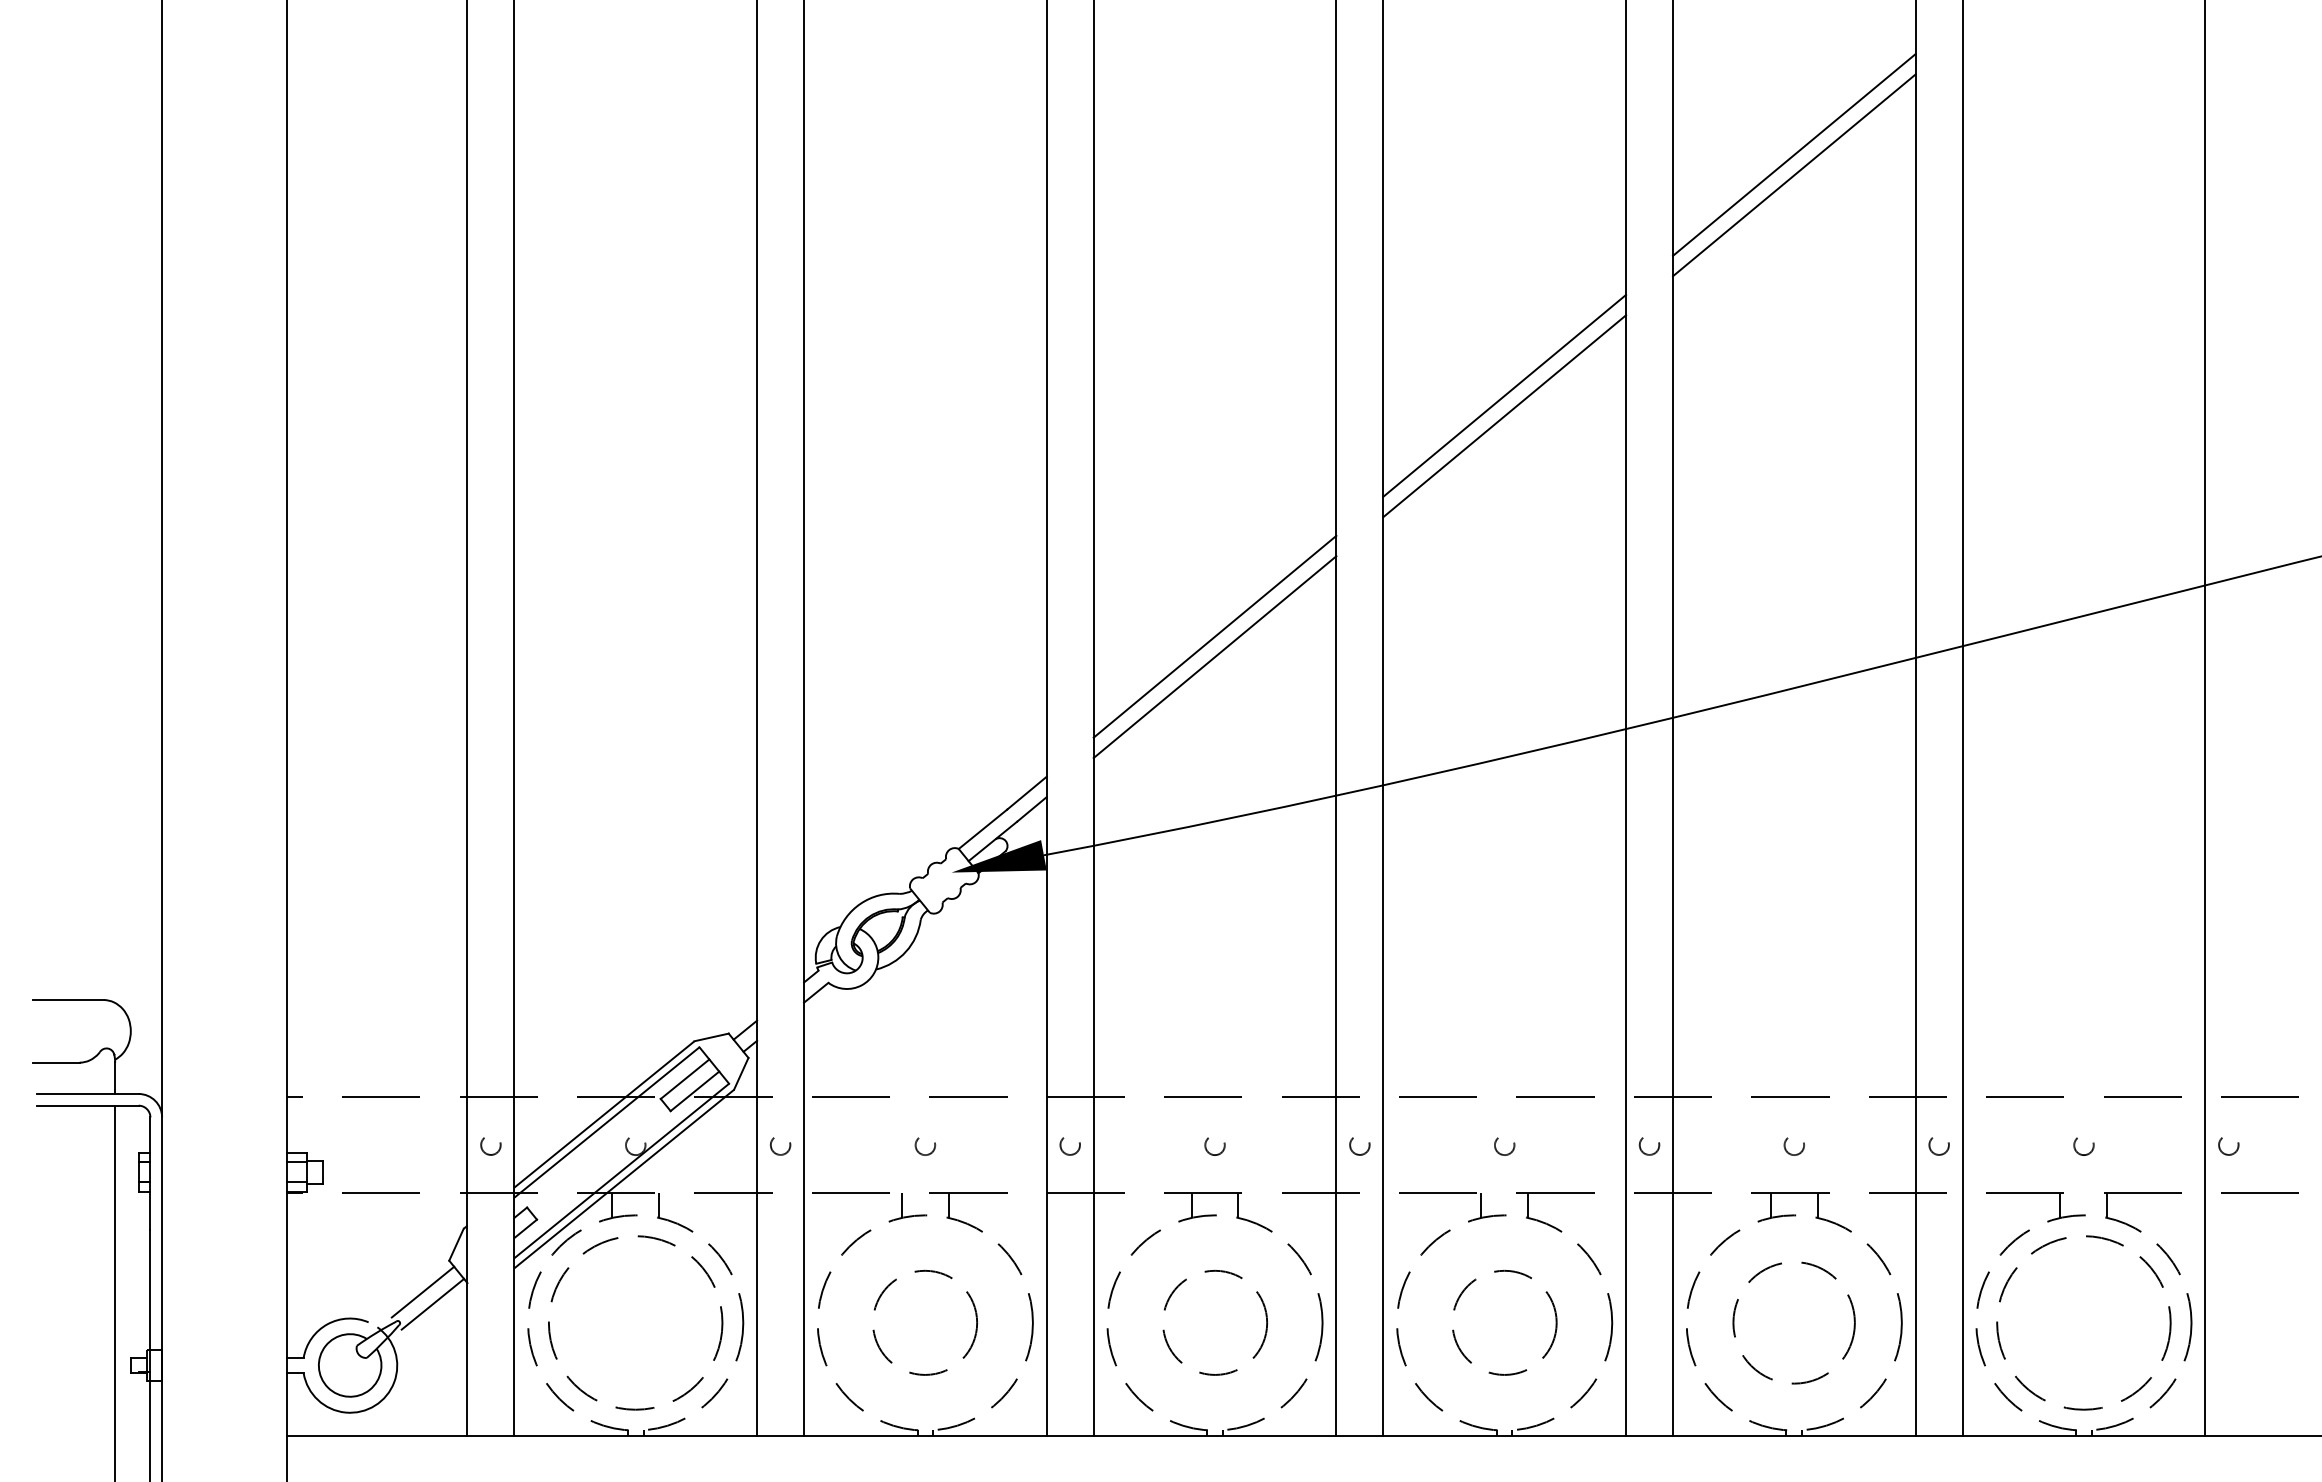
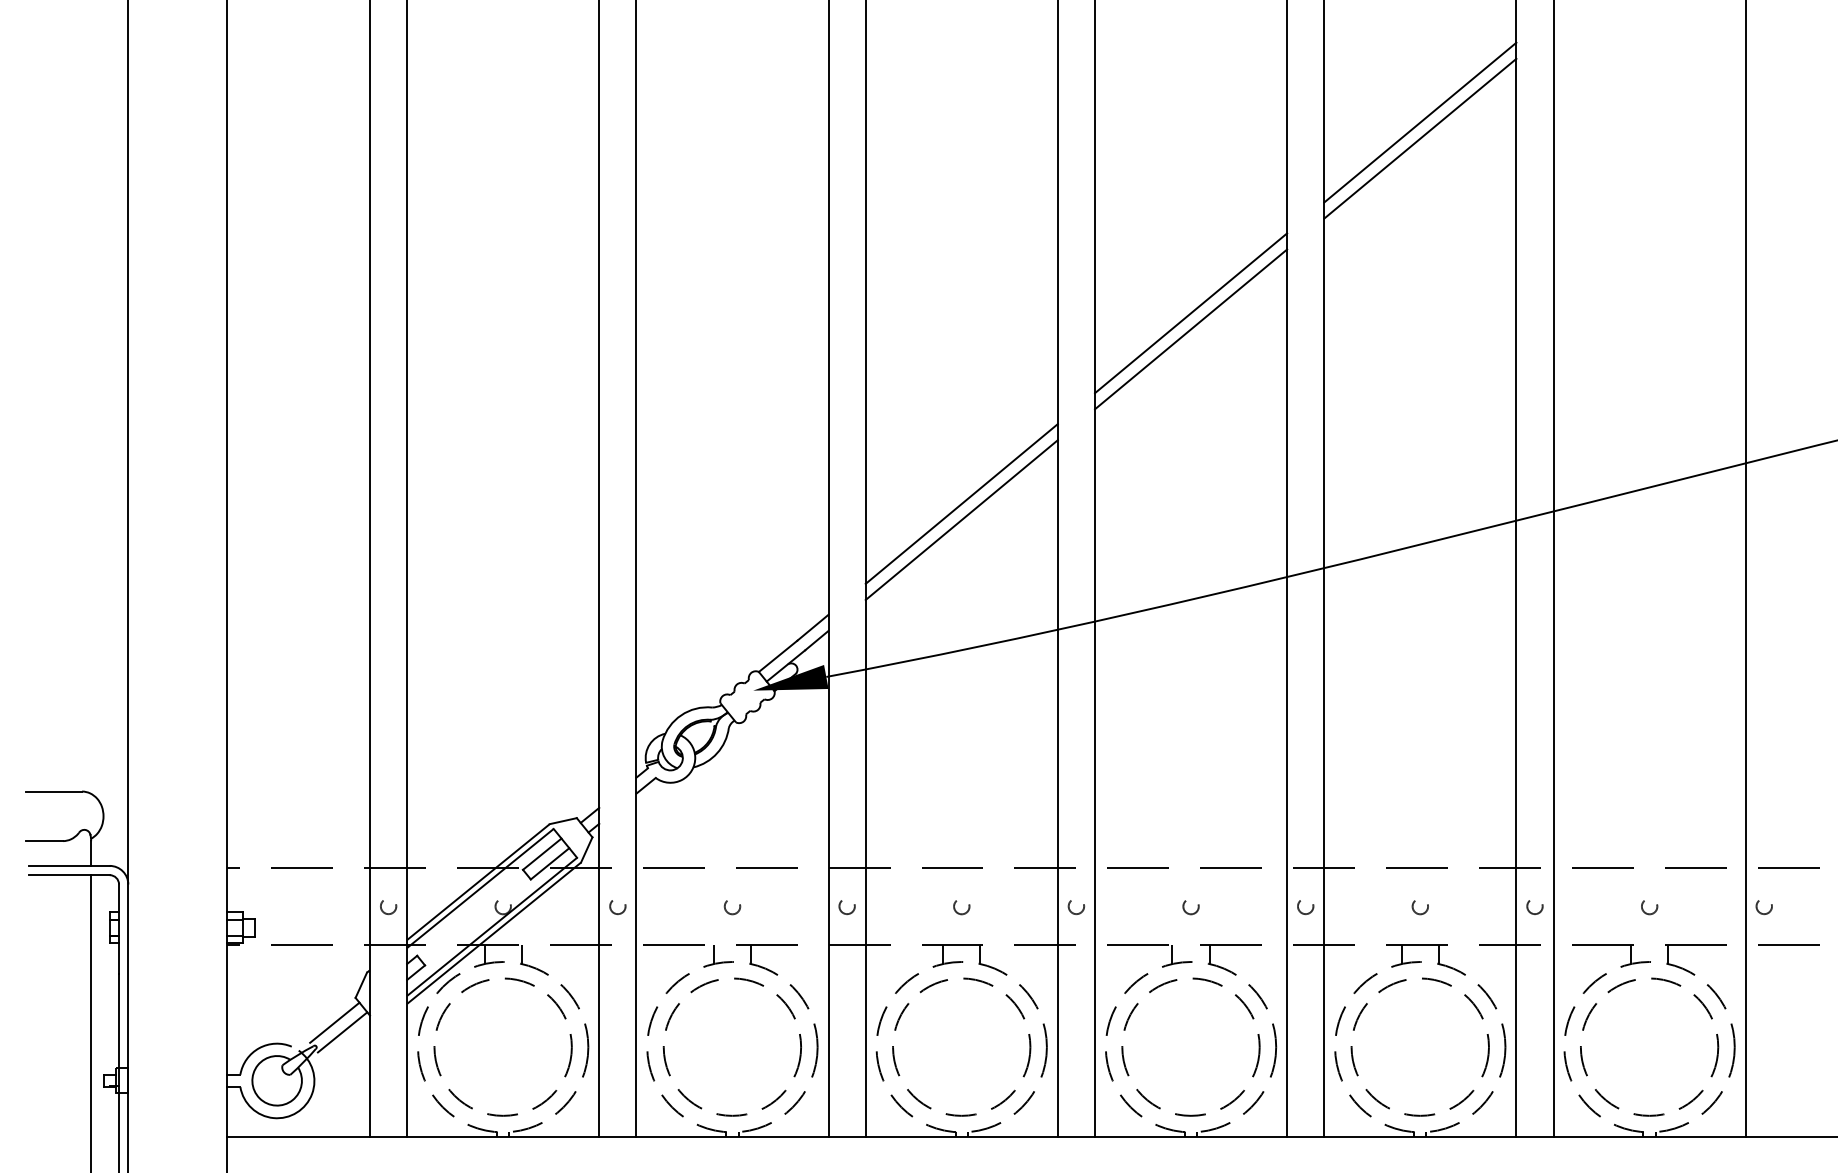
circle: (924, 1322) -> (731, 1046), size x1.67
circle: (1214, 1322) -> (961, 1046), size x1.67
circle: (1503, 1322) -> (1190, 1046), size x1.67
circle: (1793, 1322) -> (1419, 1046), size x1.43

